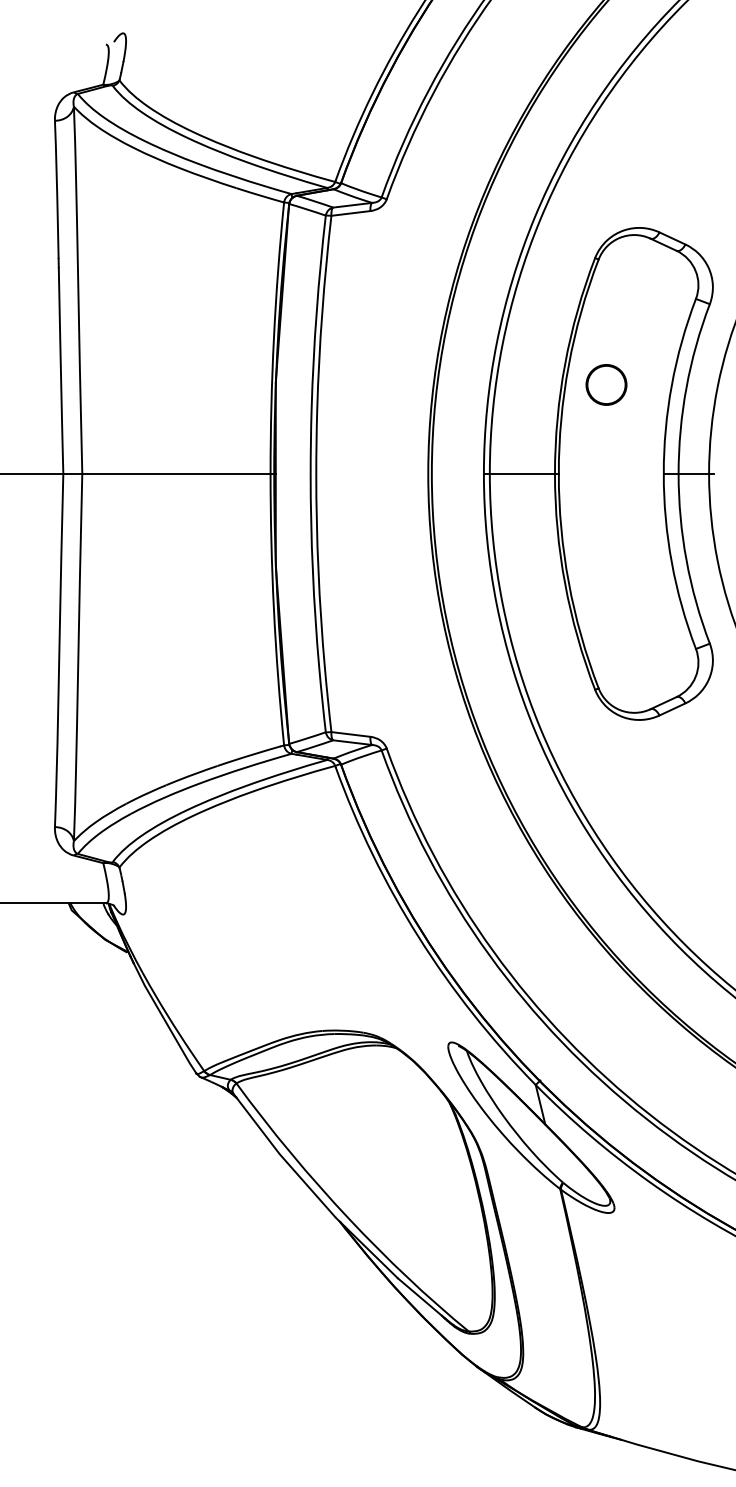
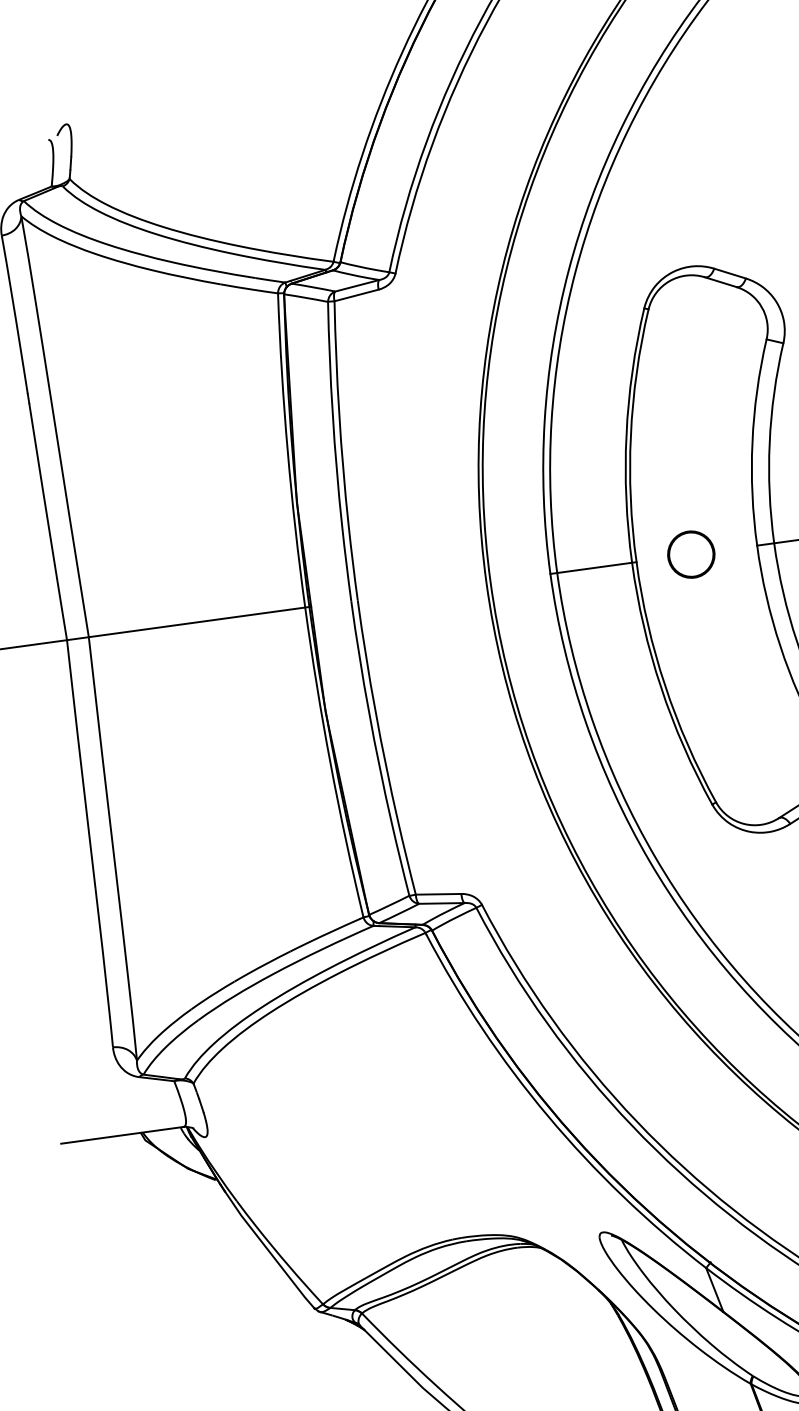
circle: (606, 384) -> (691, 554), moved

